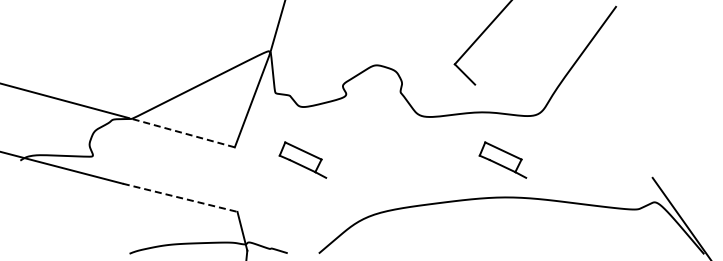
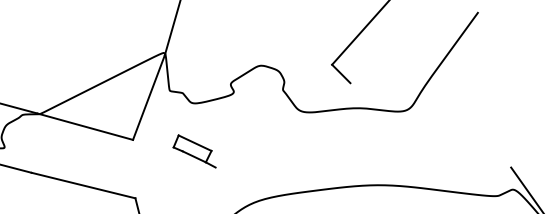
line: (182, 132) -> (85, 126), dashed -> solid
part: (502, 159) -> (375, 150), removed
line: (180, 197) -> (83, 185), dashed -> solid

